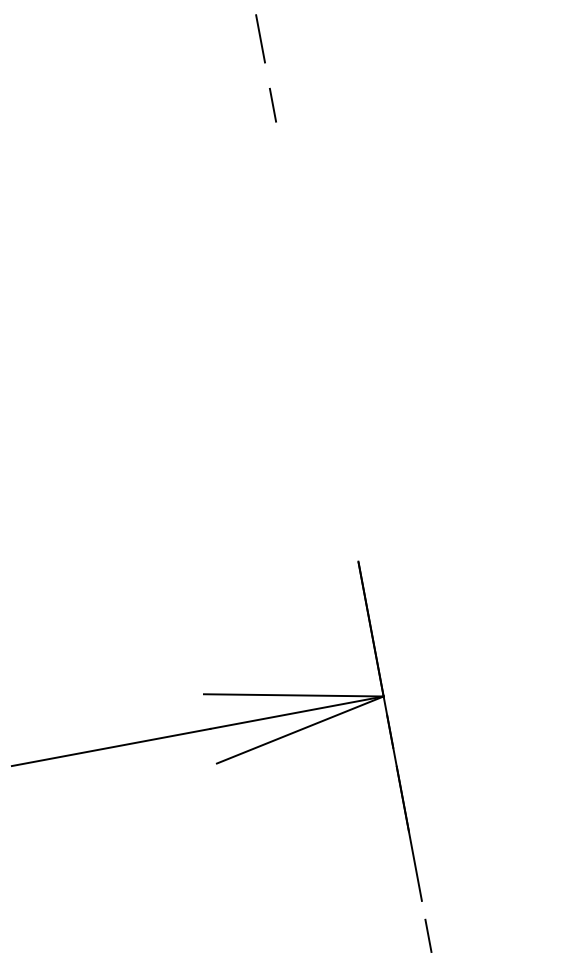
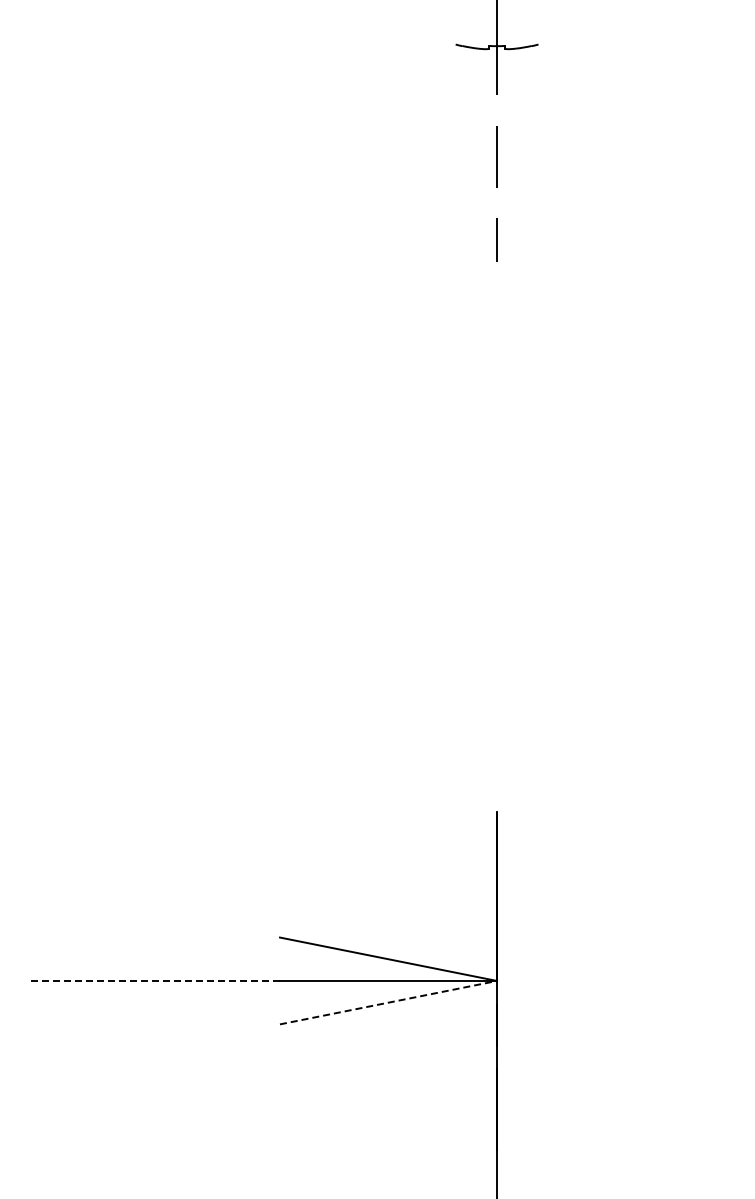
line: (300, 729) -> (388, 1002), solid -> dashed
line: (111, 746) -> (156, 980), solid -> dashed

